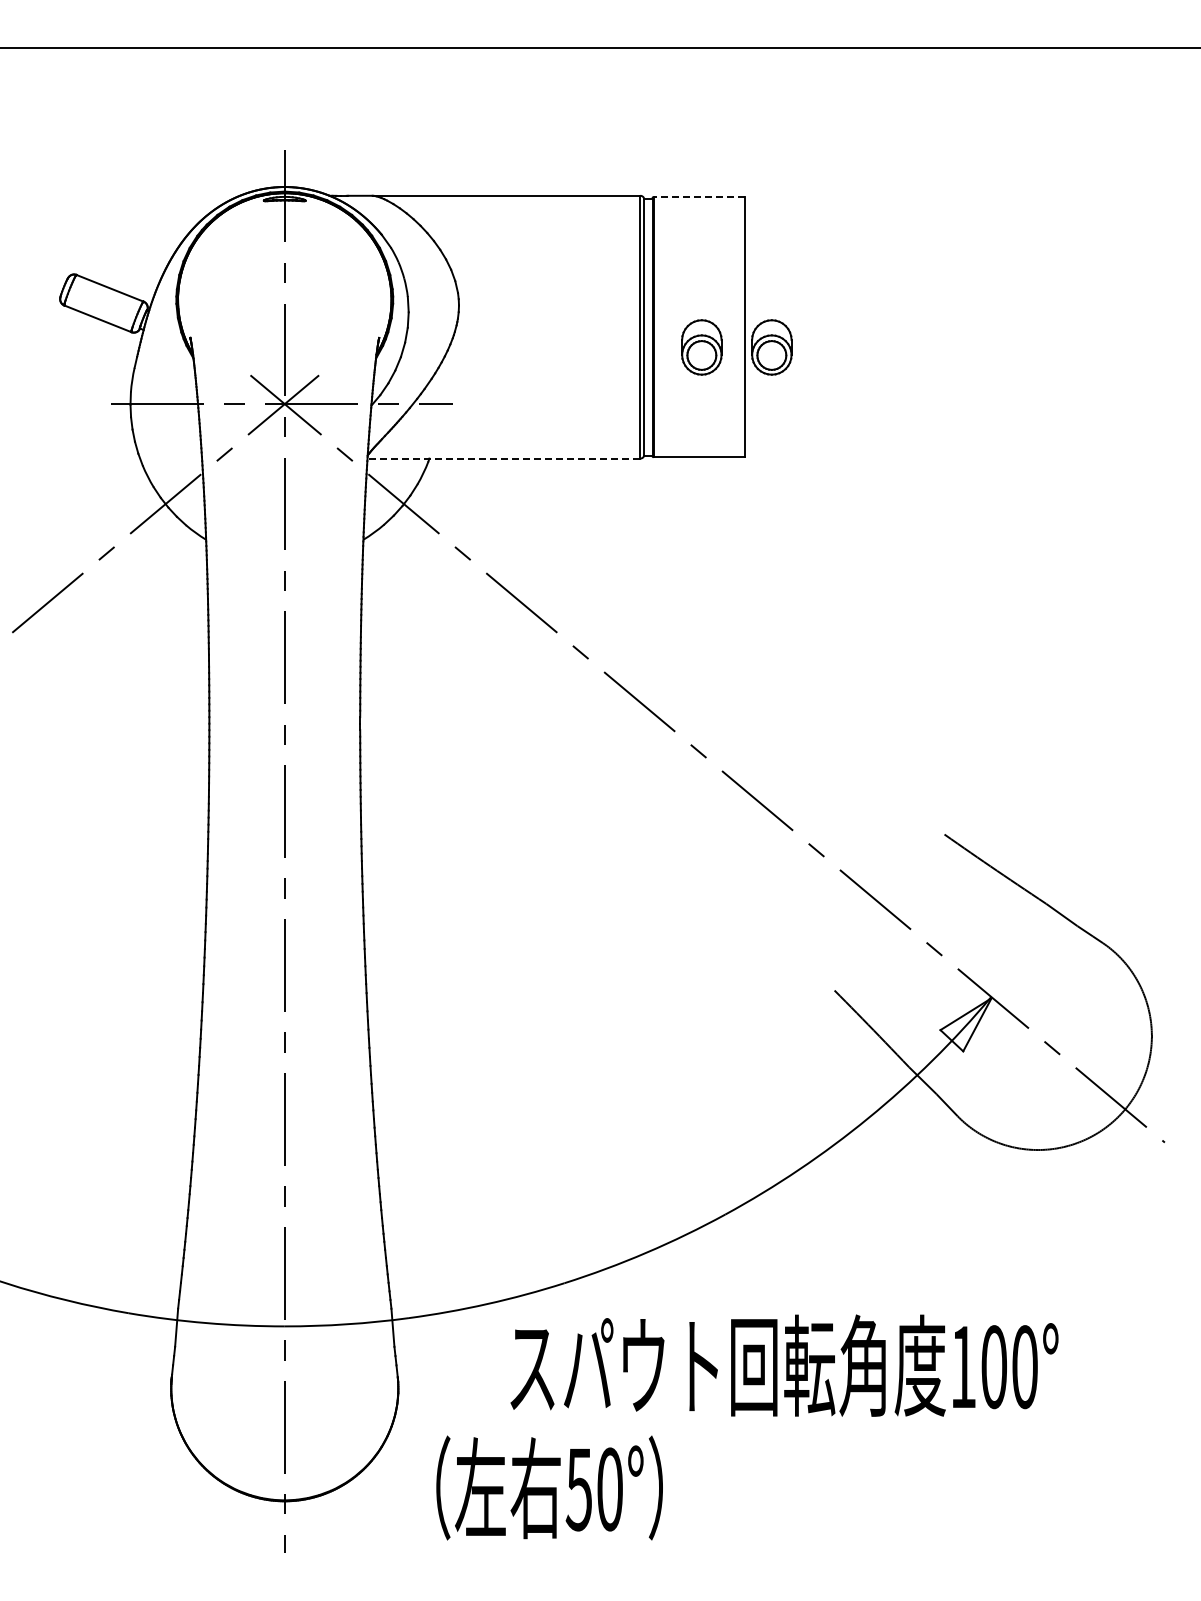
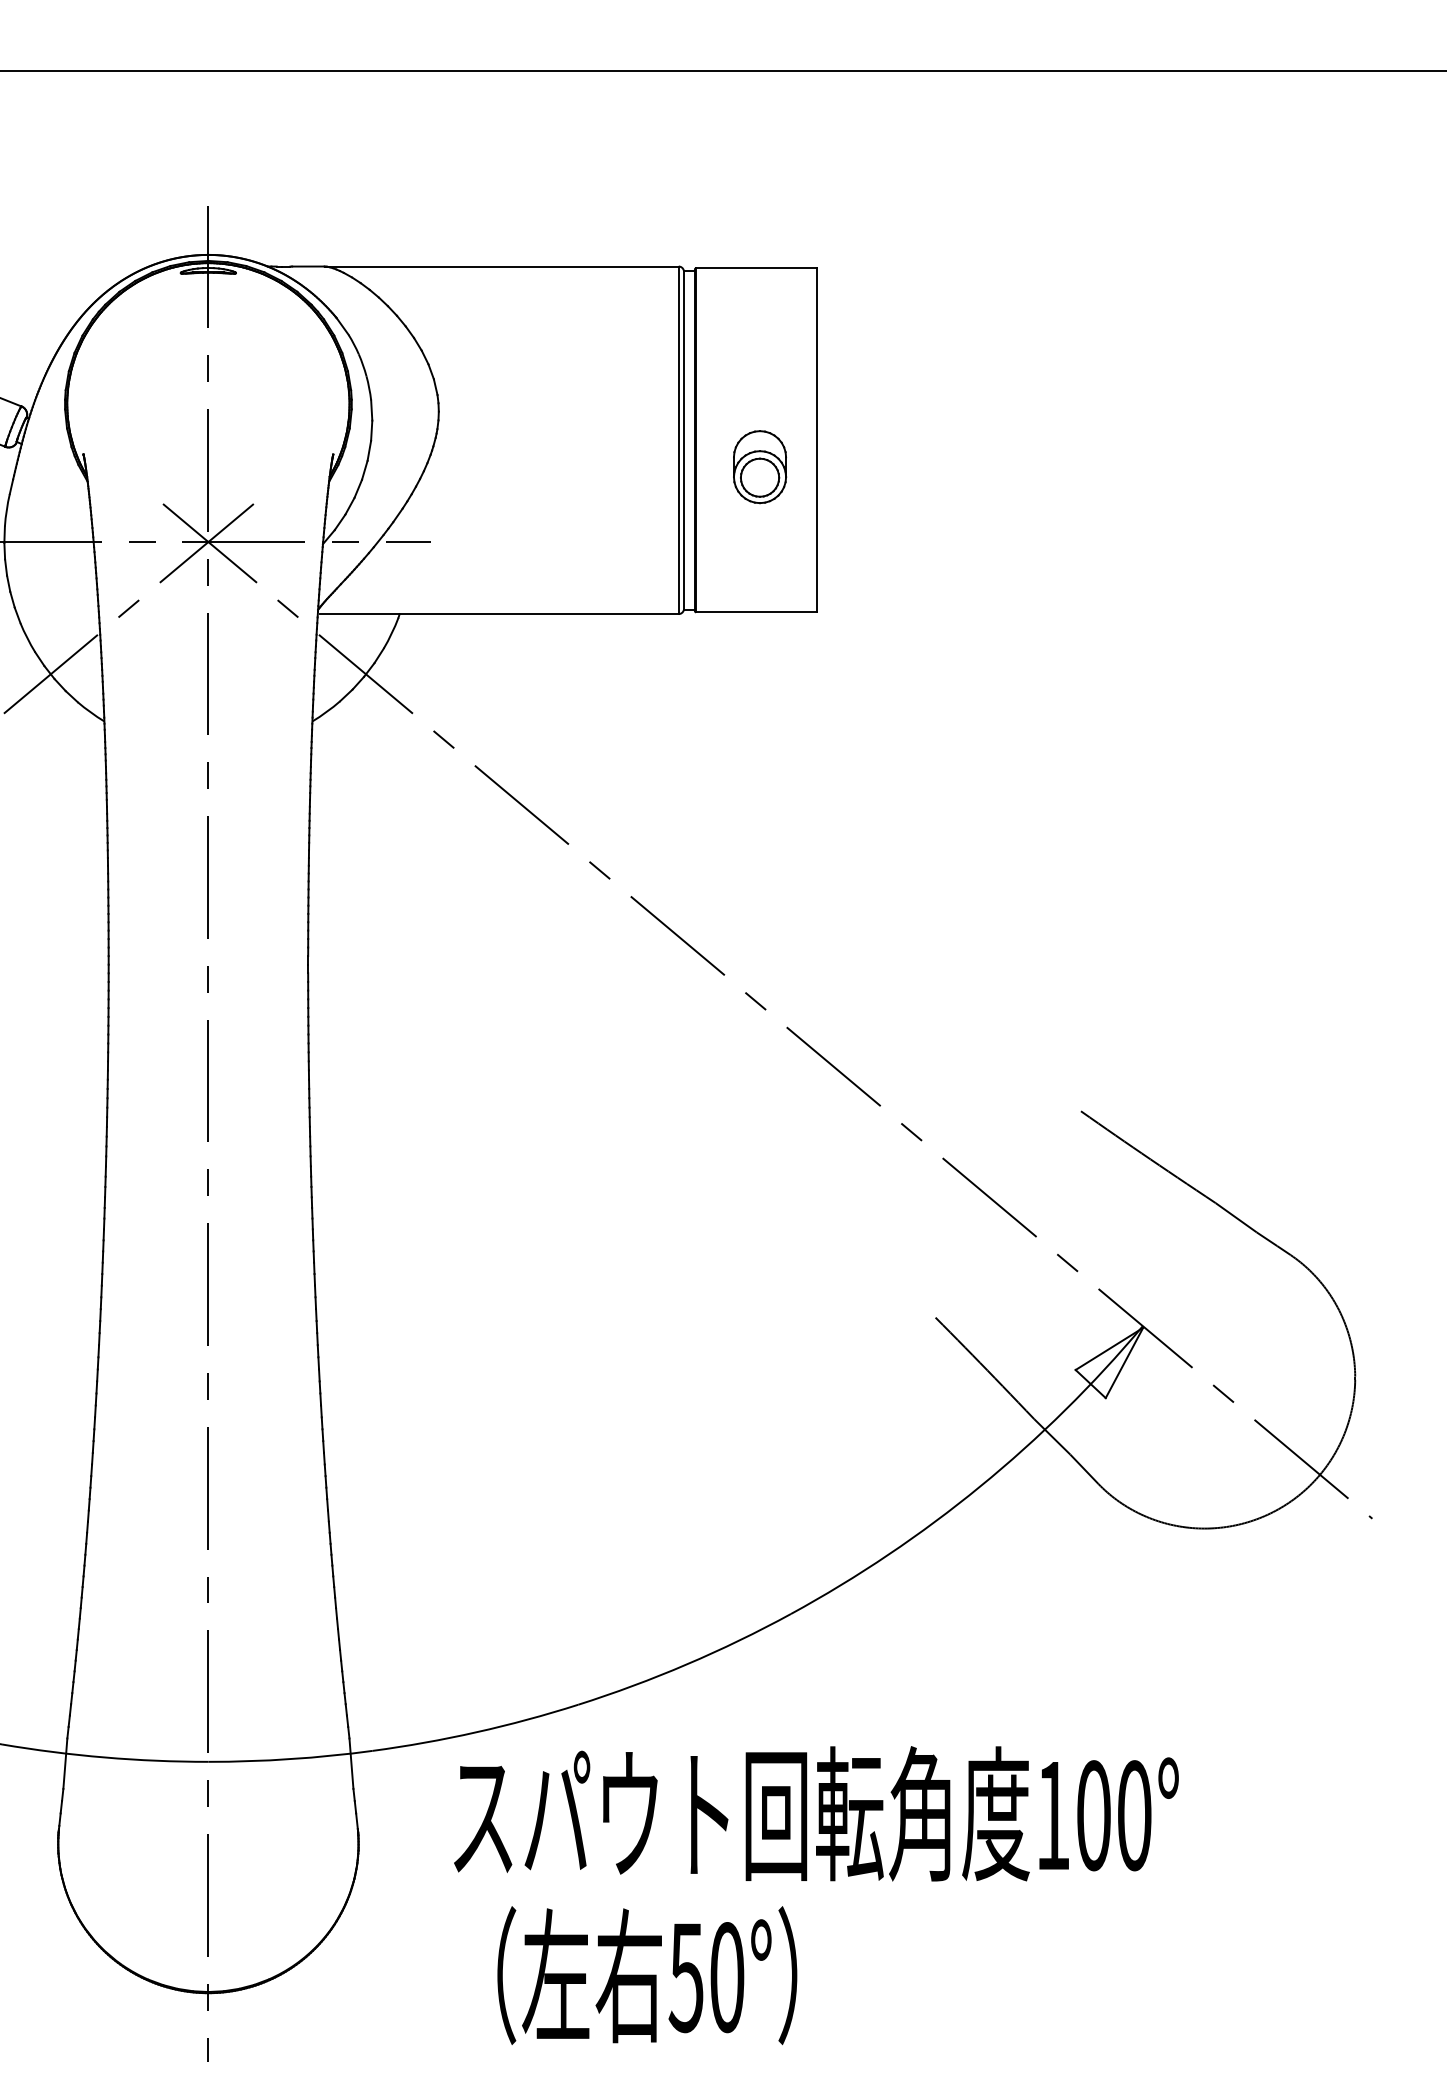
line: (699, 197) -> (756, 268), dashed -> solid
part: (771, 347) -> (852, 467), removed
line: (505, 458) -> (500, 613), dashed -> solid
text: (784, 1365) -> (816, 1813), moved
text: (549, 1487) -> (647, 1974), moved

